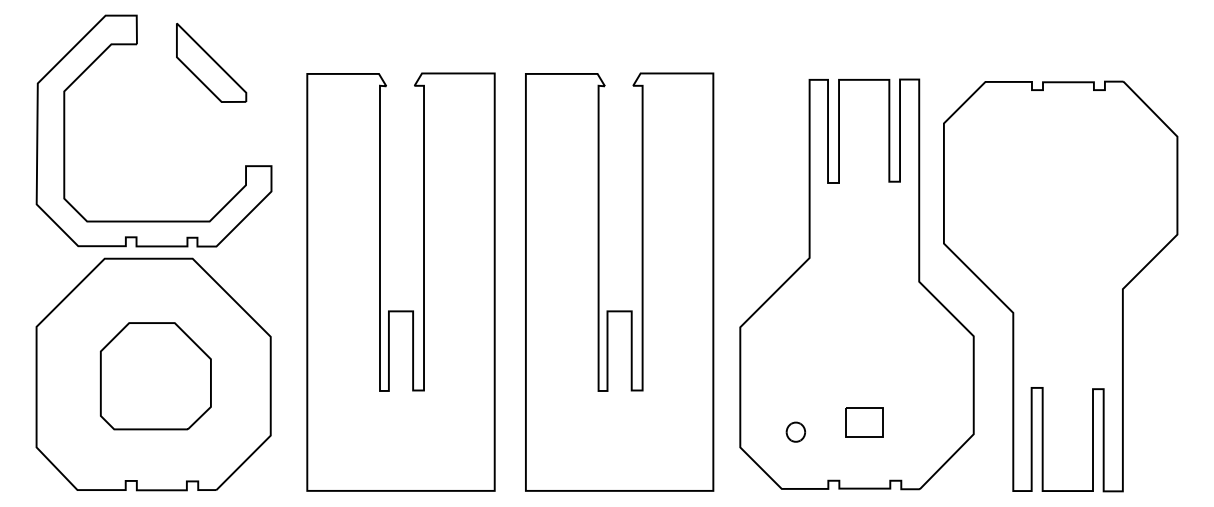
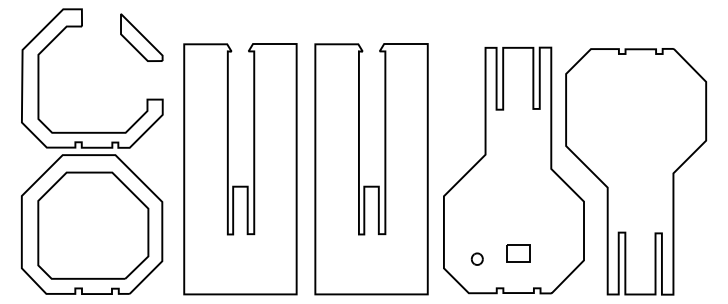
part: (211, 62) -> (141, 37), moved
part: (156, 376) -> (93, 225), size x1.67

